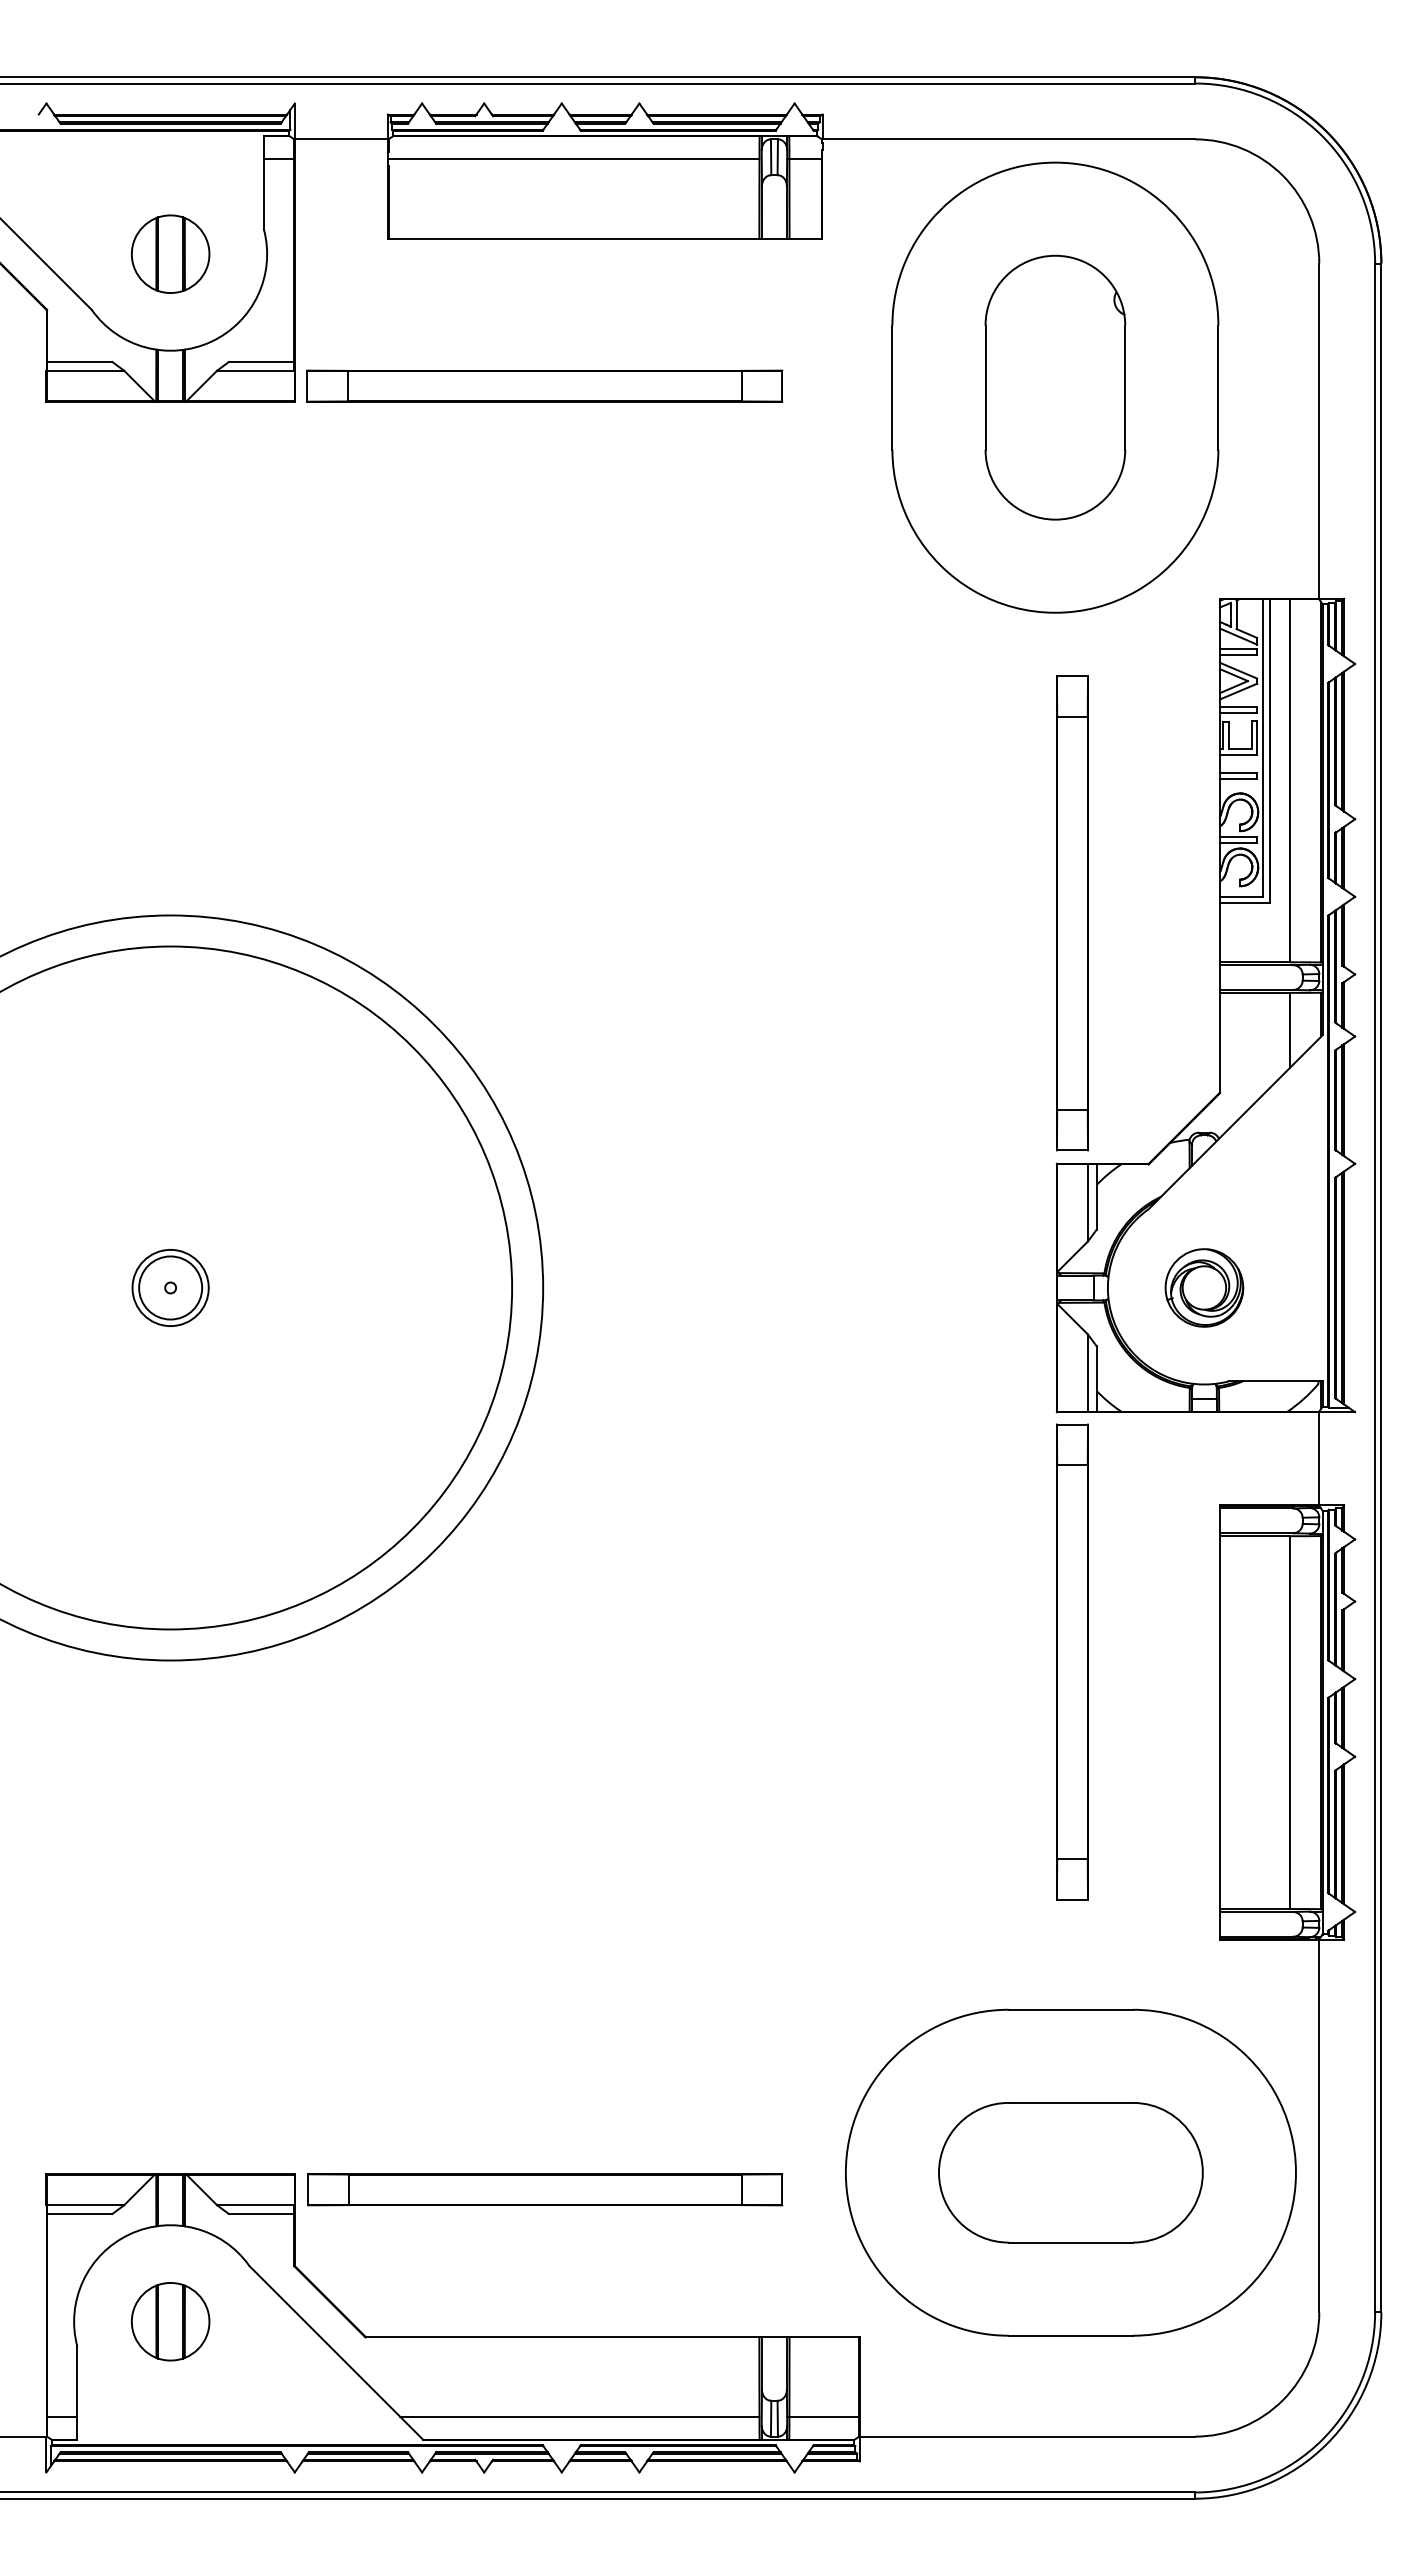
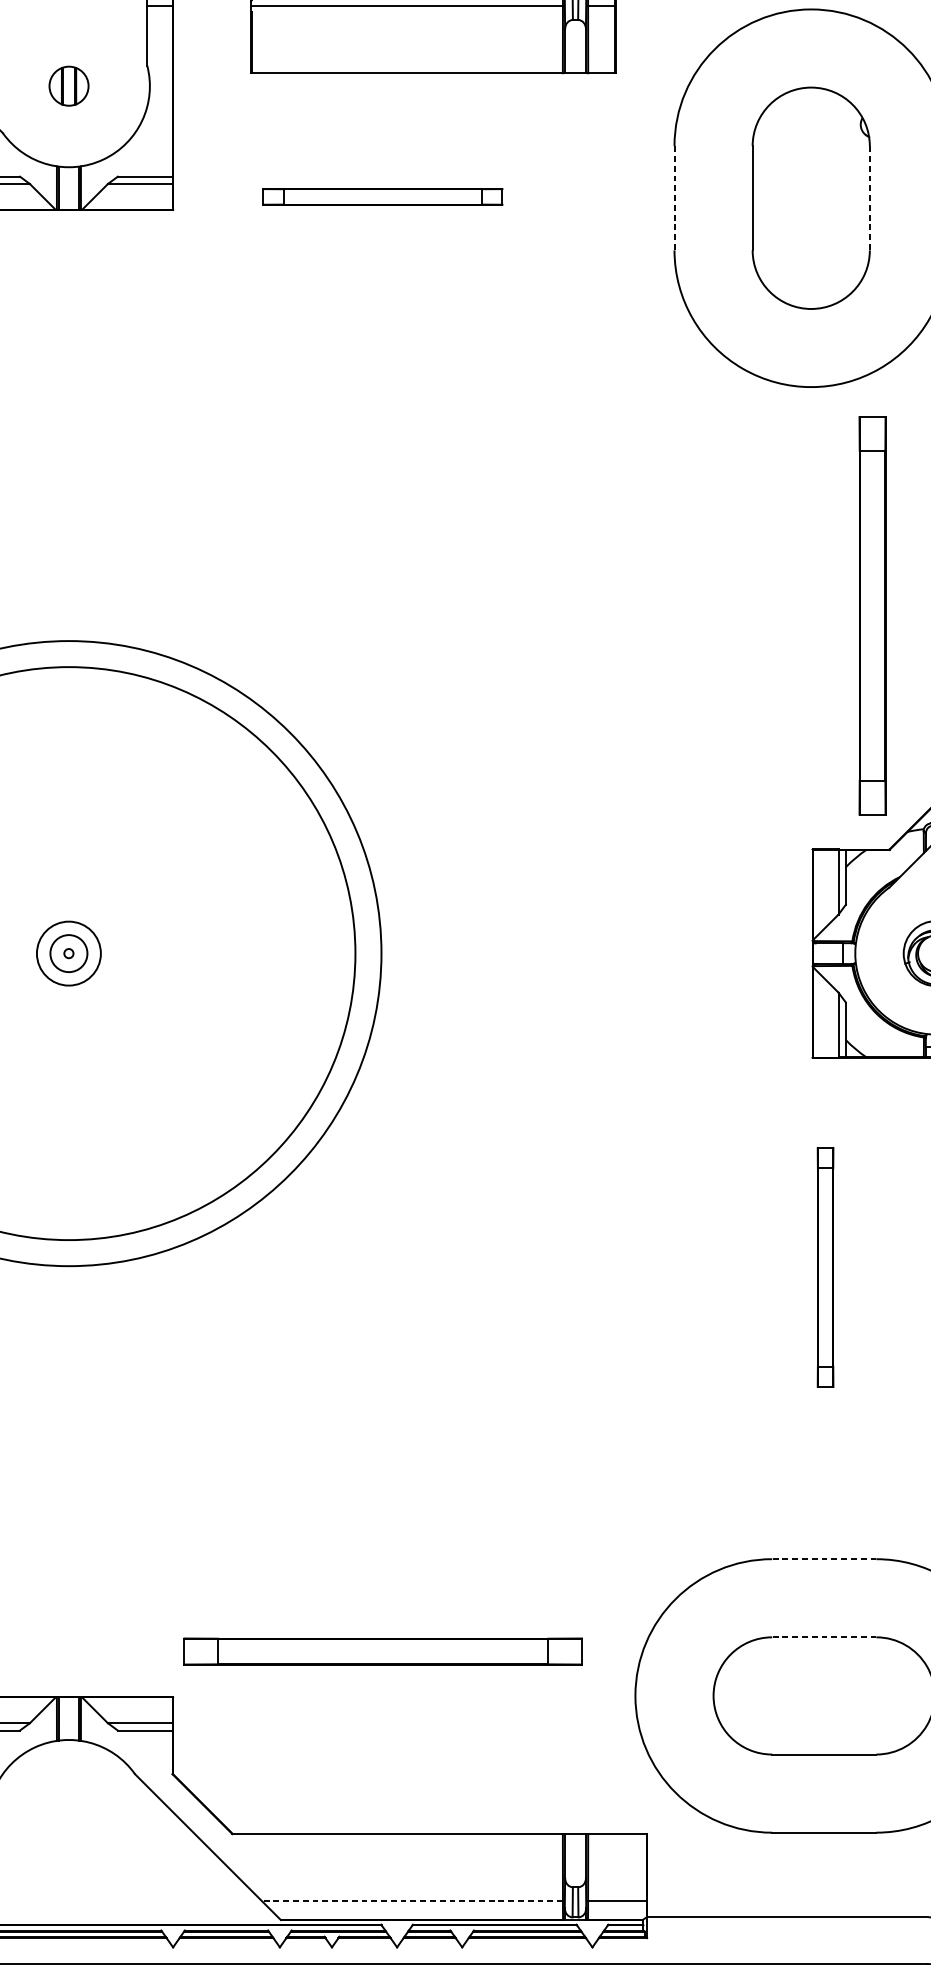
part: (170, 253) -> (68, 85), size x0.6
part: (544, 385) -> (382, 196), size x0.6
line: (892, 388) -> (674, 198), solid -> dashed
line: (1125, 388) -> (870, 198), solid -> dashed
part: (1072, 913) -> (872, 615), moved
circle: (170, 1287) -> (68, 953), size x0.7
part: (1072, 1661) -> (825, 1266), size x0.6
line: (1070, 2009) -> (823, 1558), solid -> dashed
line: (1070, 2102) -> (823, 1636), solid -> dashed
part: (545, 2189) -> (383, 1651), moved
part: (170, 2321) -> (68, 1820), removed
line: (579, 2416) -> (411, 1900), solid -> dashed

